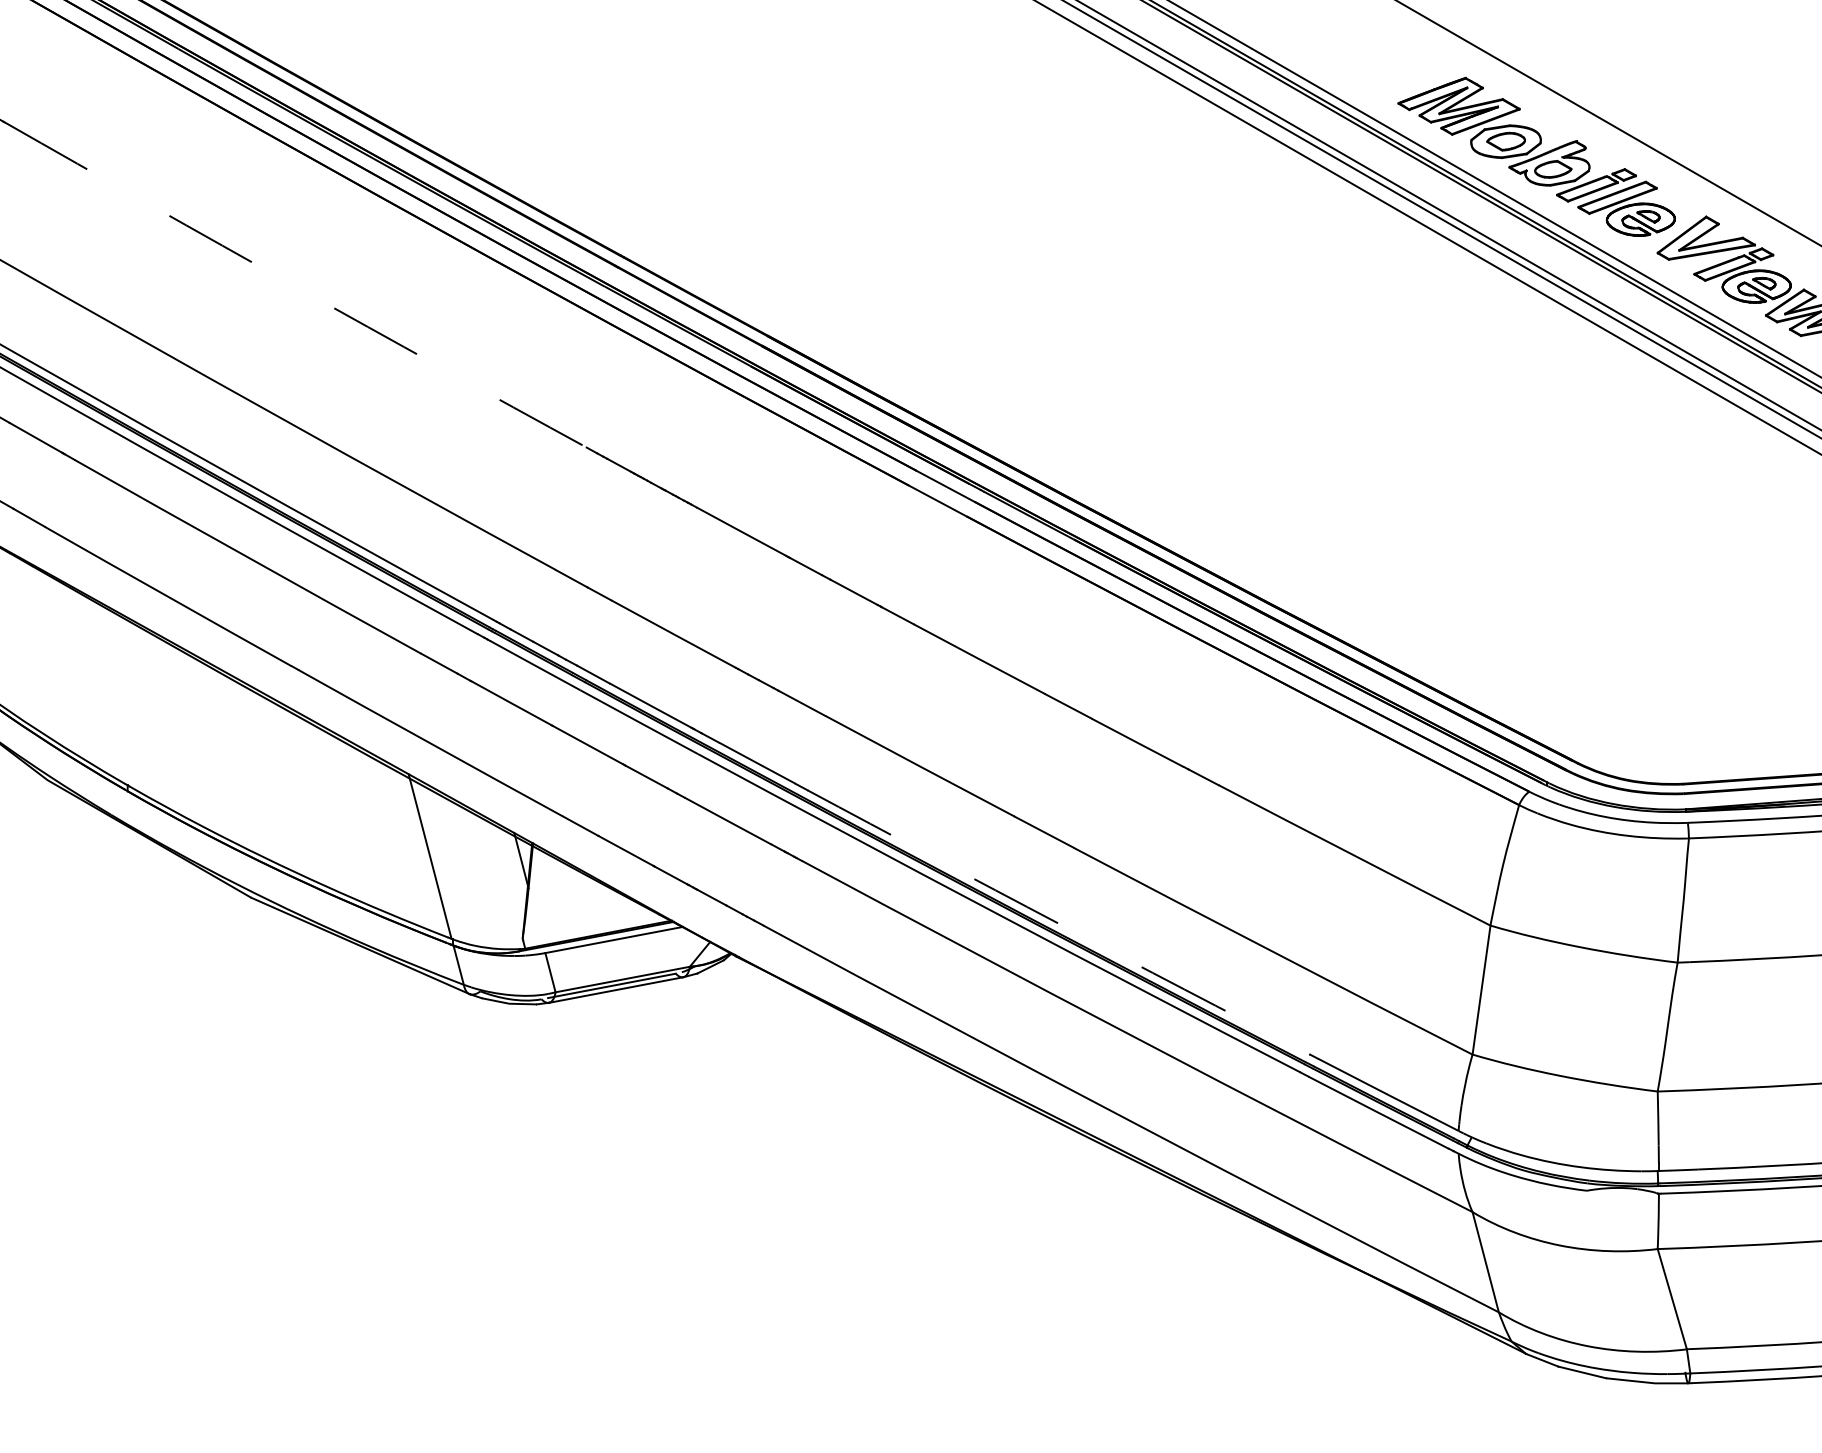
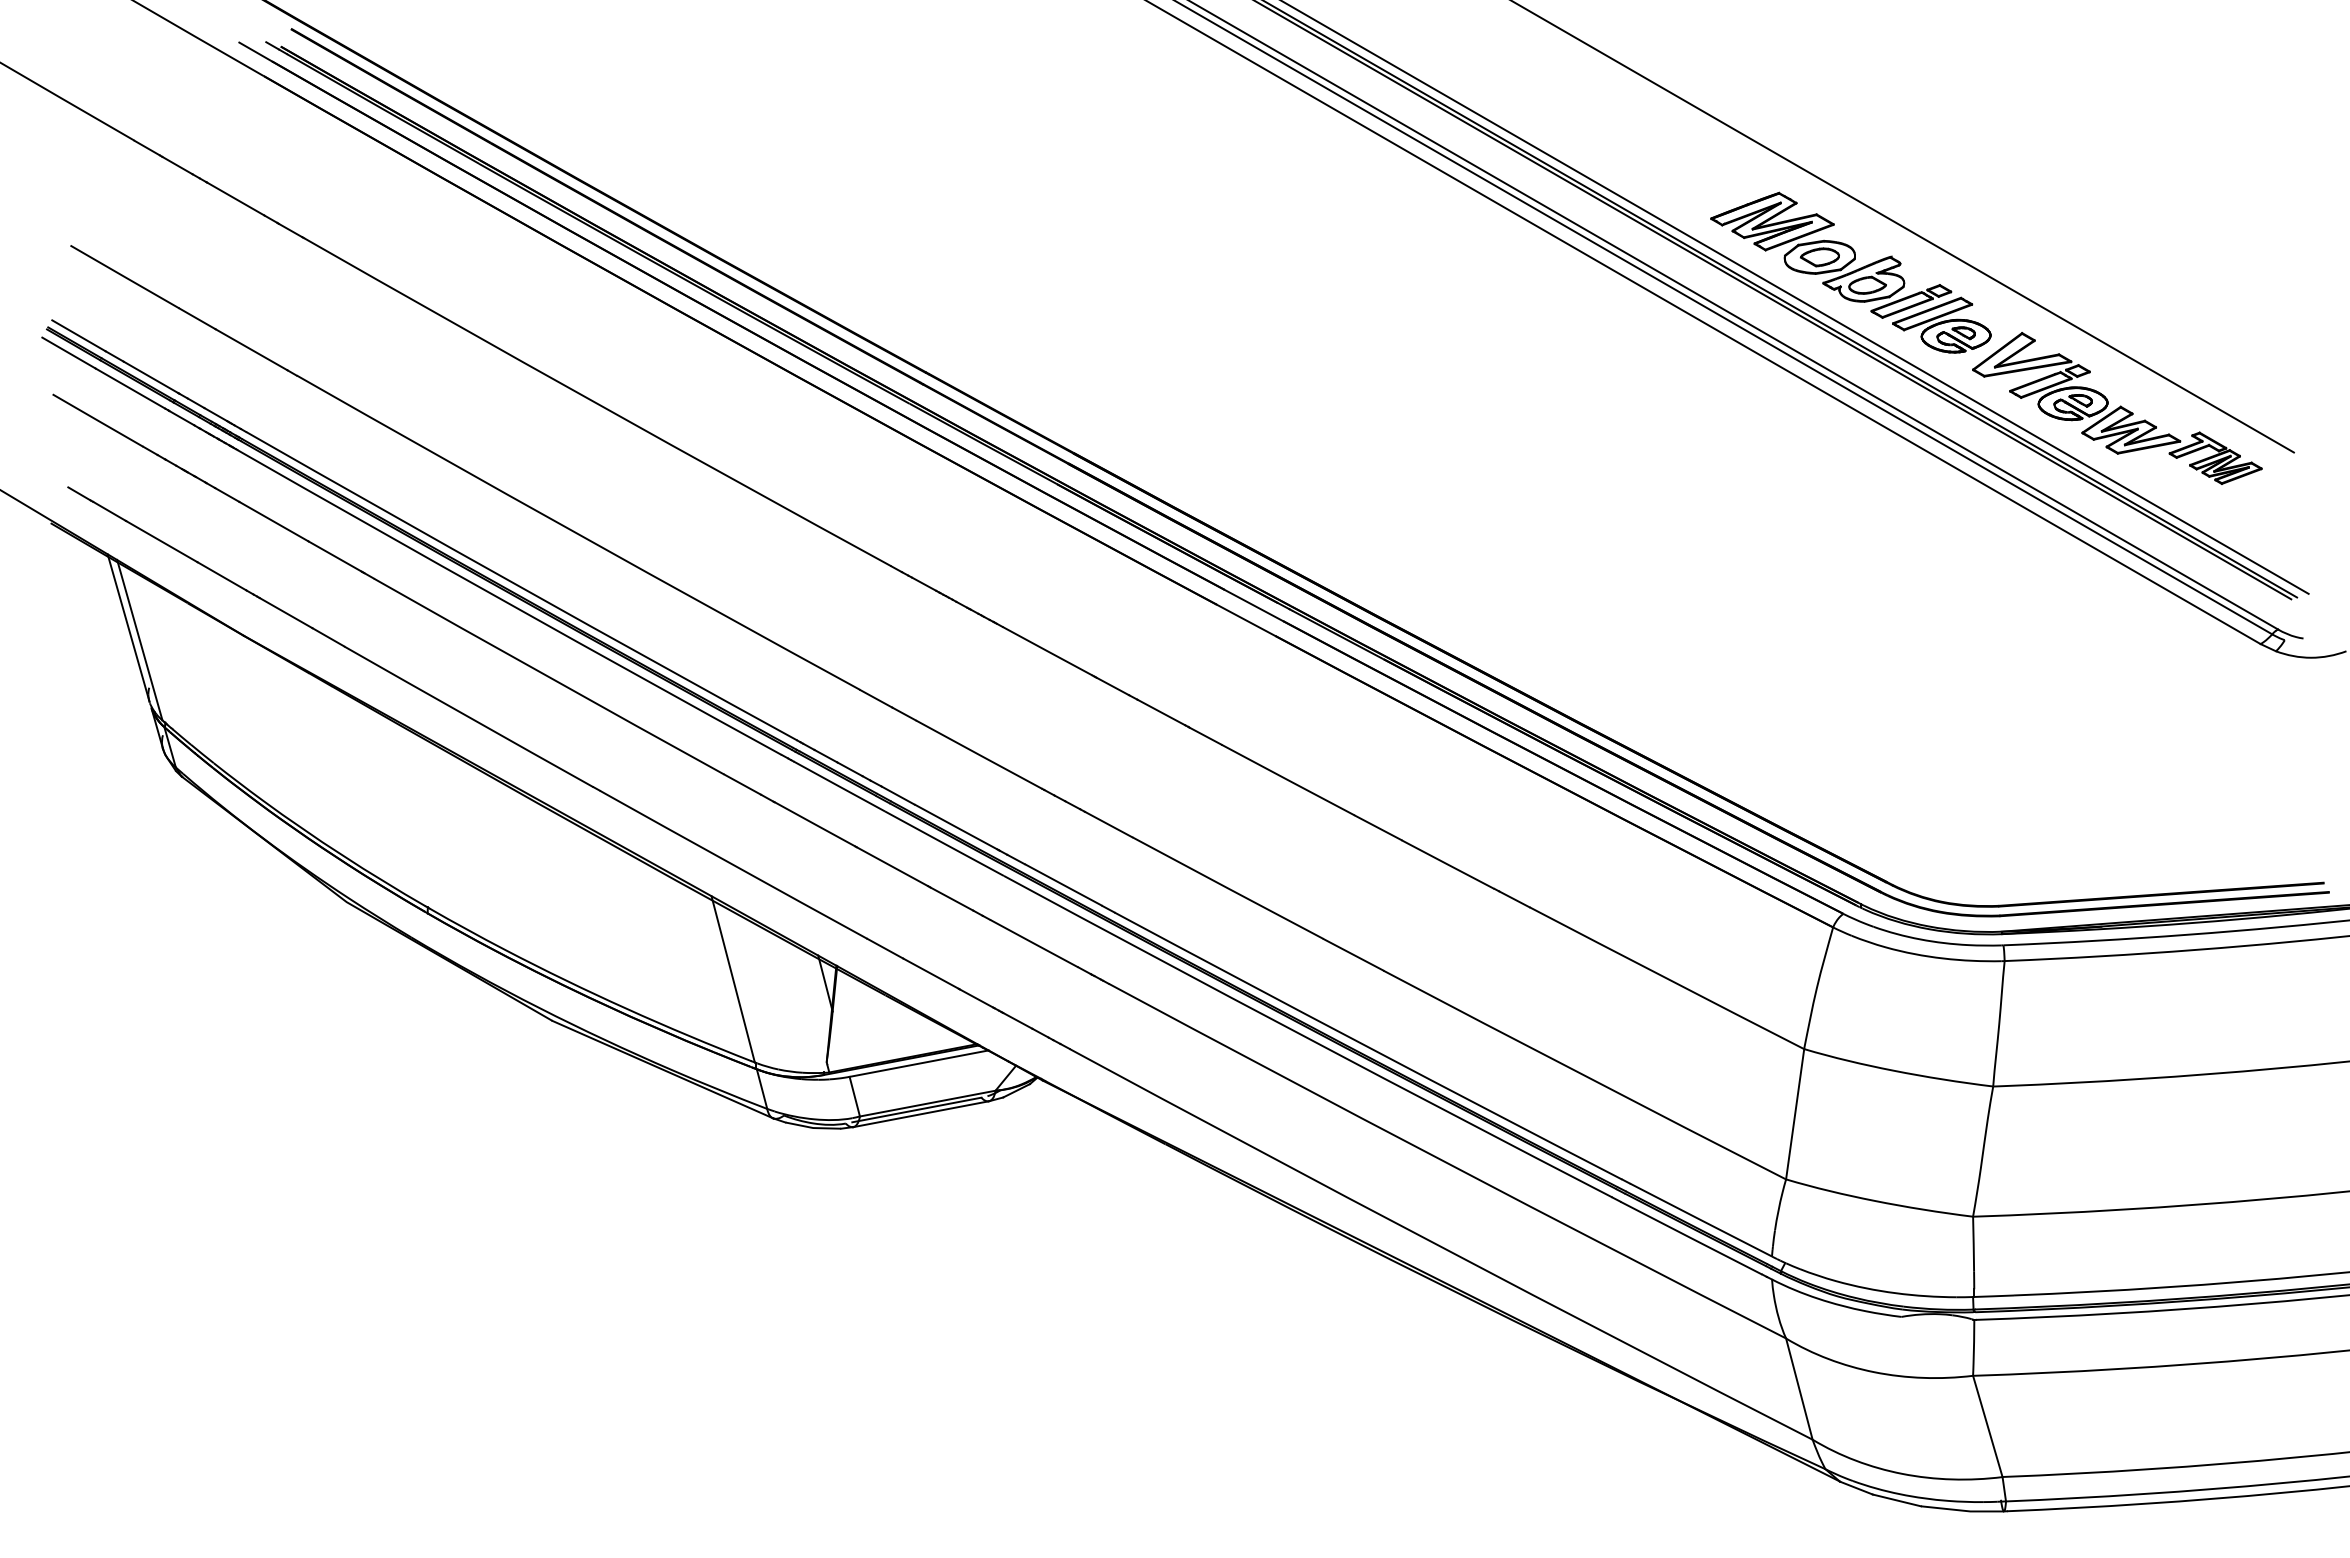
arc: (294, 286) -> (596, 403), dashed -> solid
arc: (1058, 923) -> (1367, 1046), dashed -> solid

